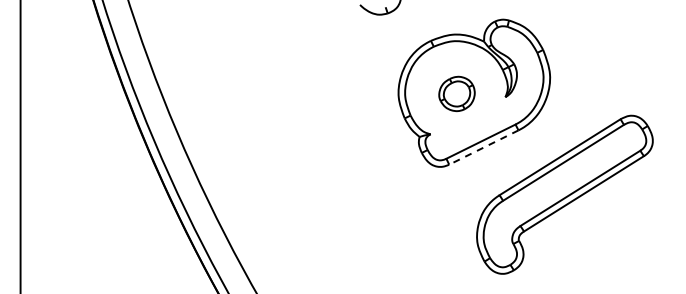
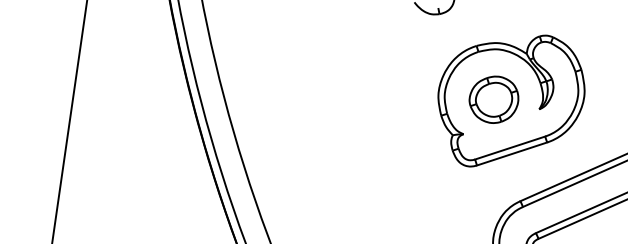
part: (456, 93) -> (493, 99), size x1.43
line: (483, 147) -> (511, 153), dashed -> solid

